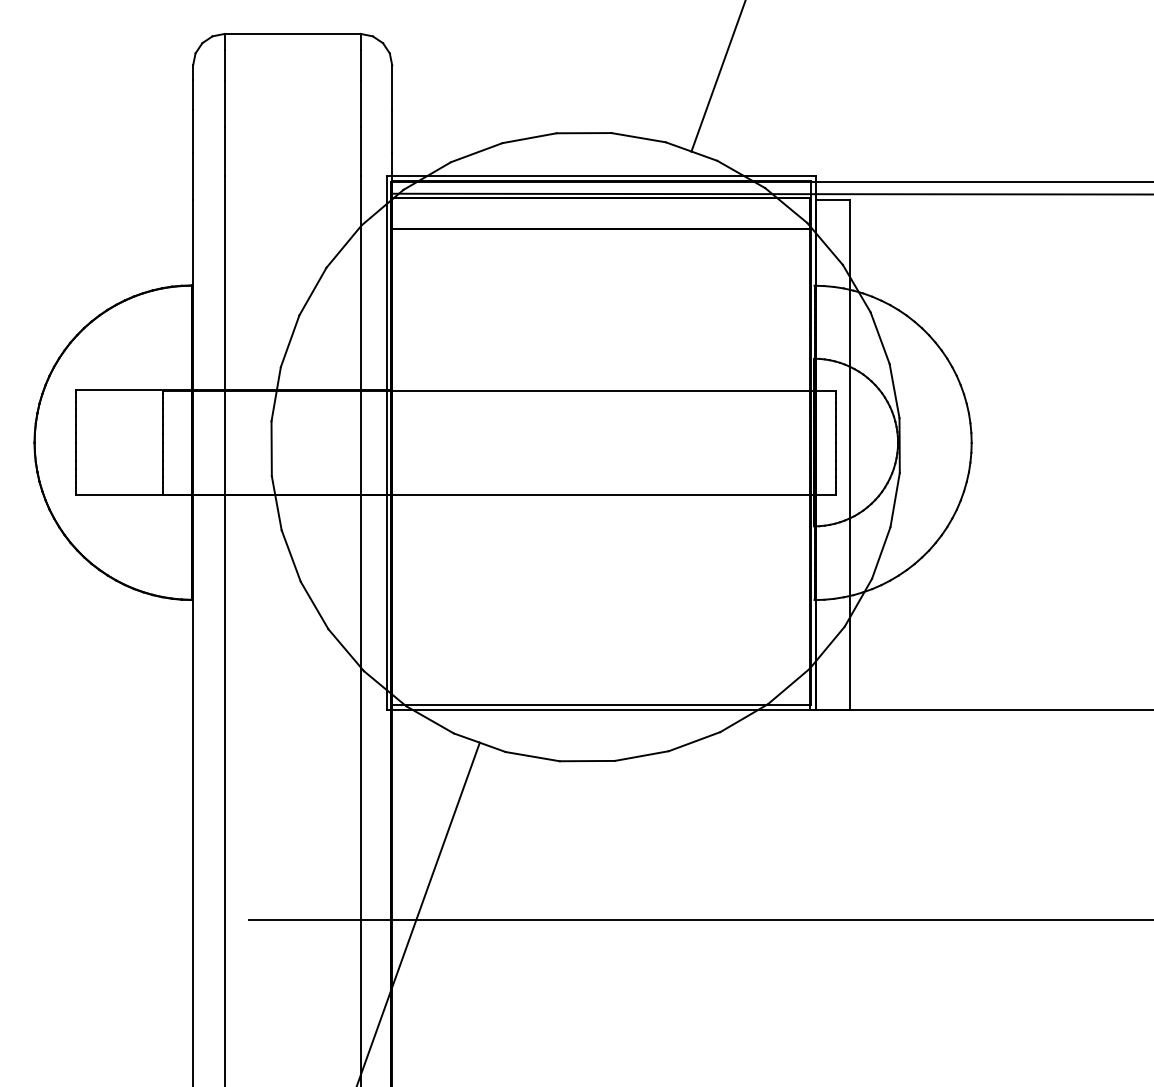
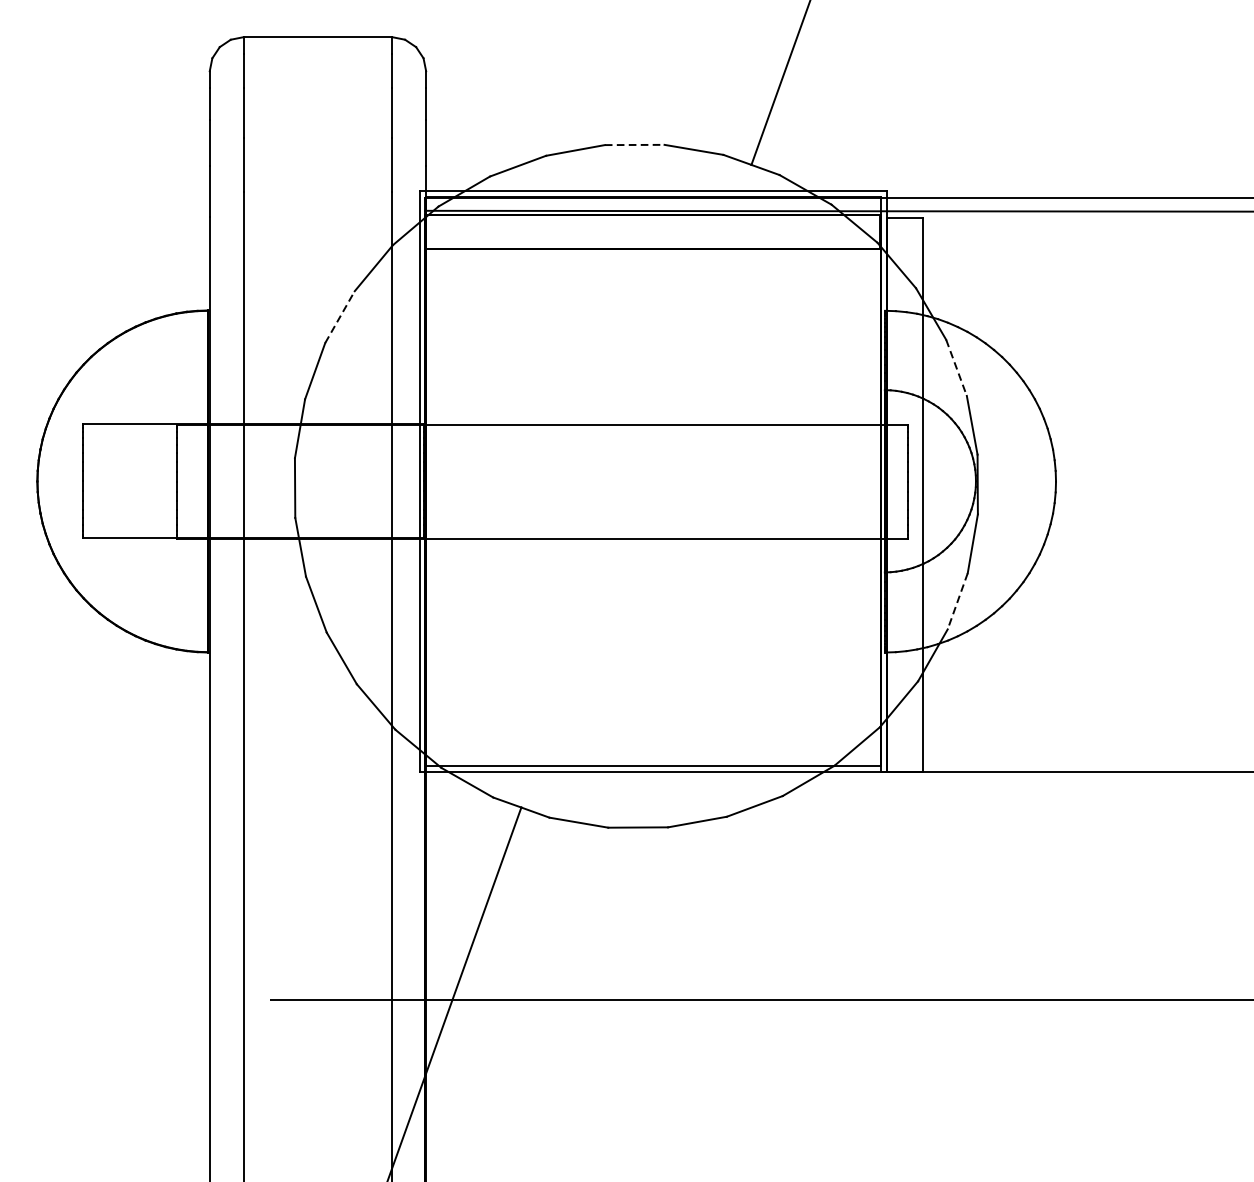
line: (584, 133) -> (635, 145), solid -> dashed
line: (313, 291) -> (340, 317), solid -> dashed
line: (880, 338) -> (956, 368), solid -> dashed
line: (881, 553) -> (957, 601), solid -> dashed

